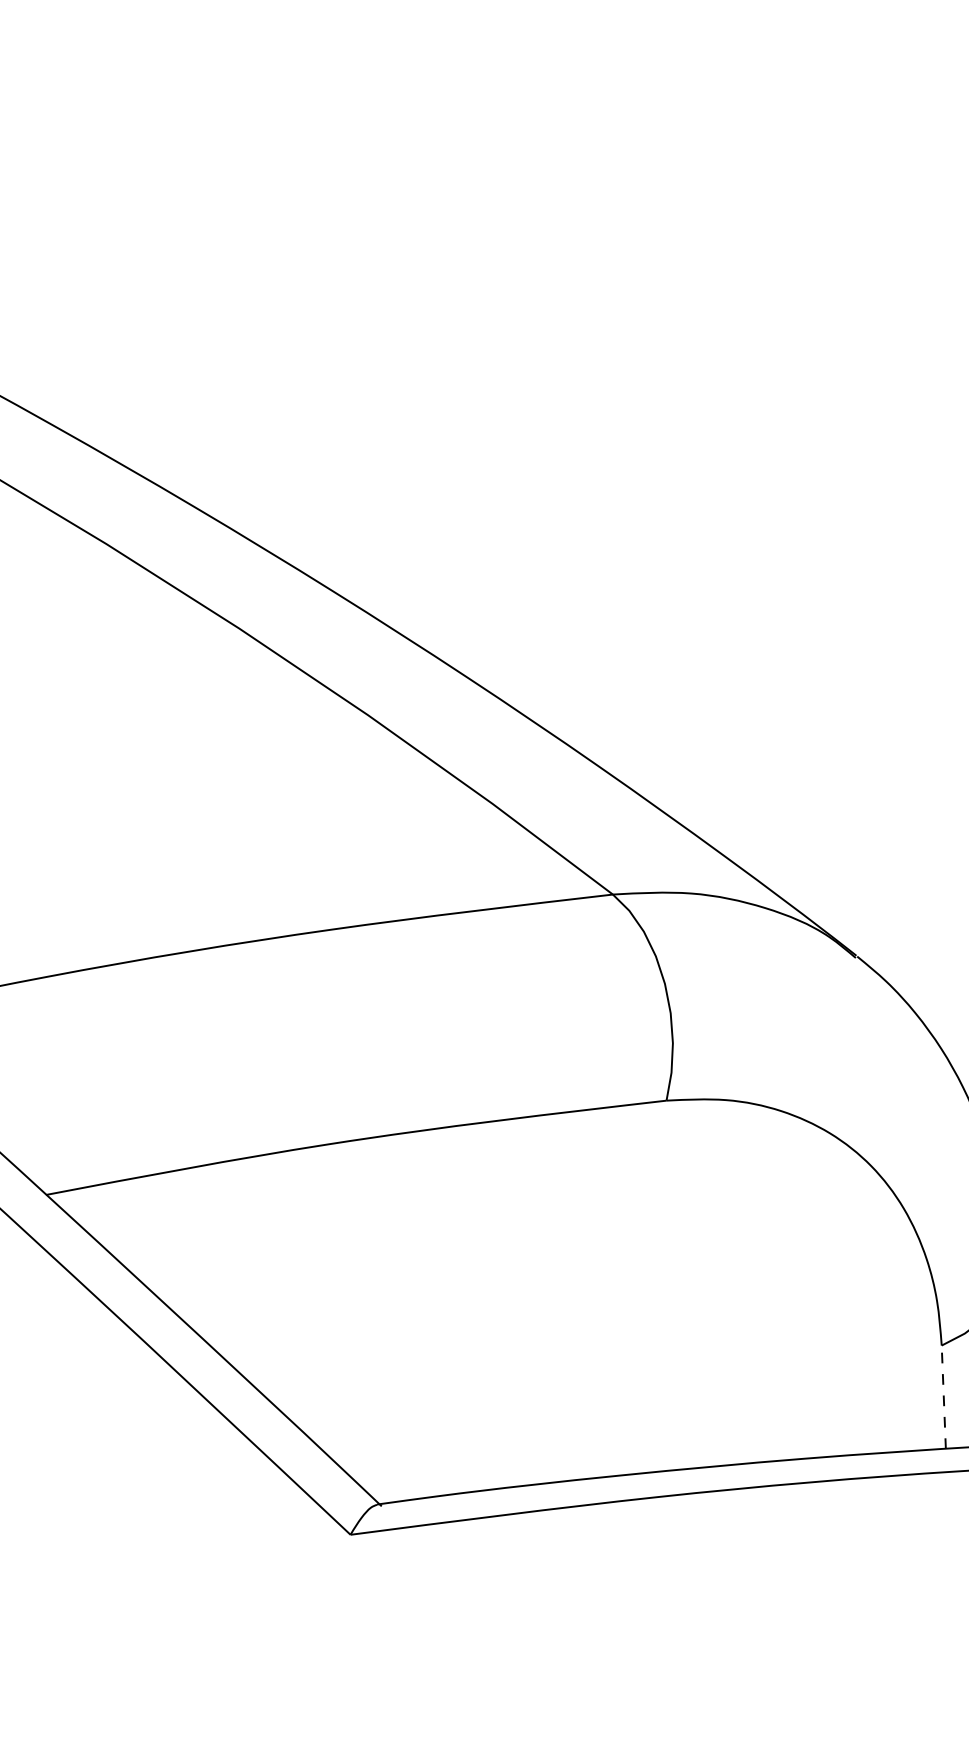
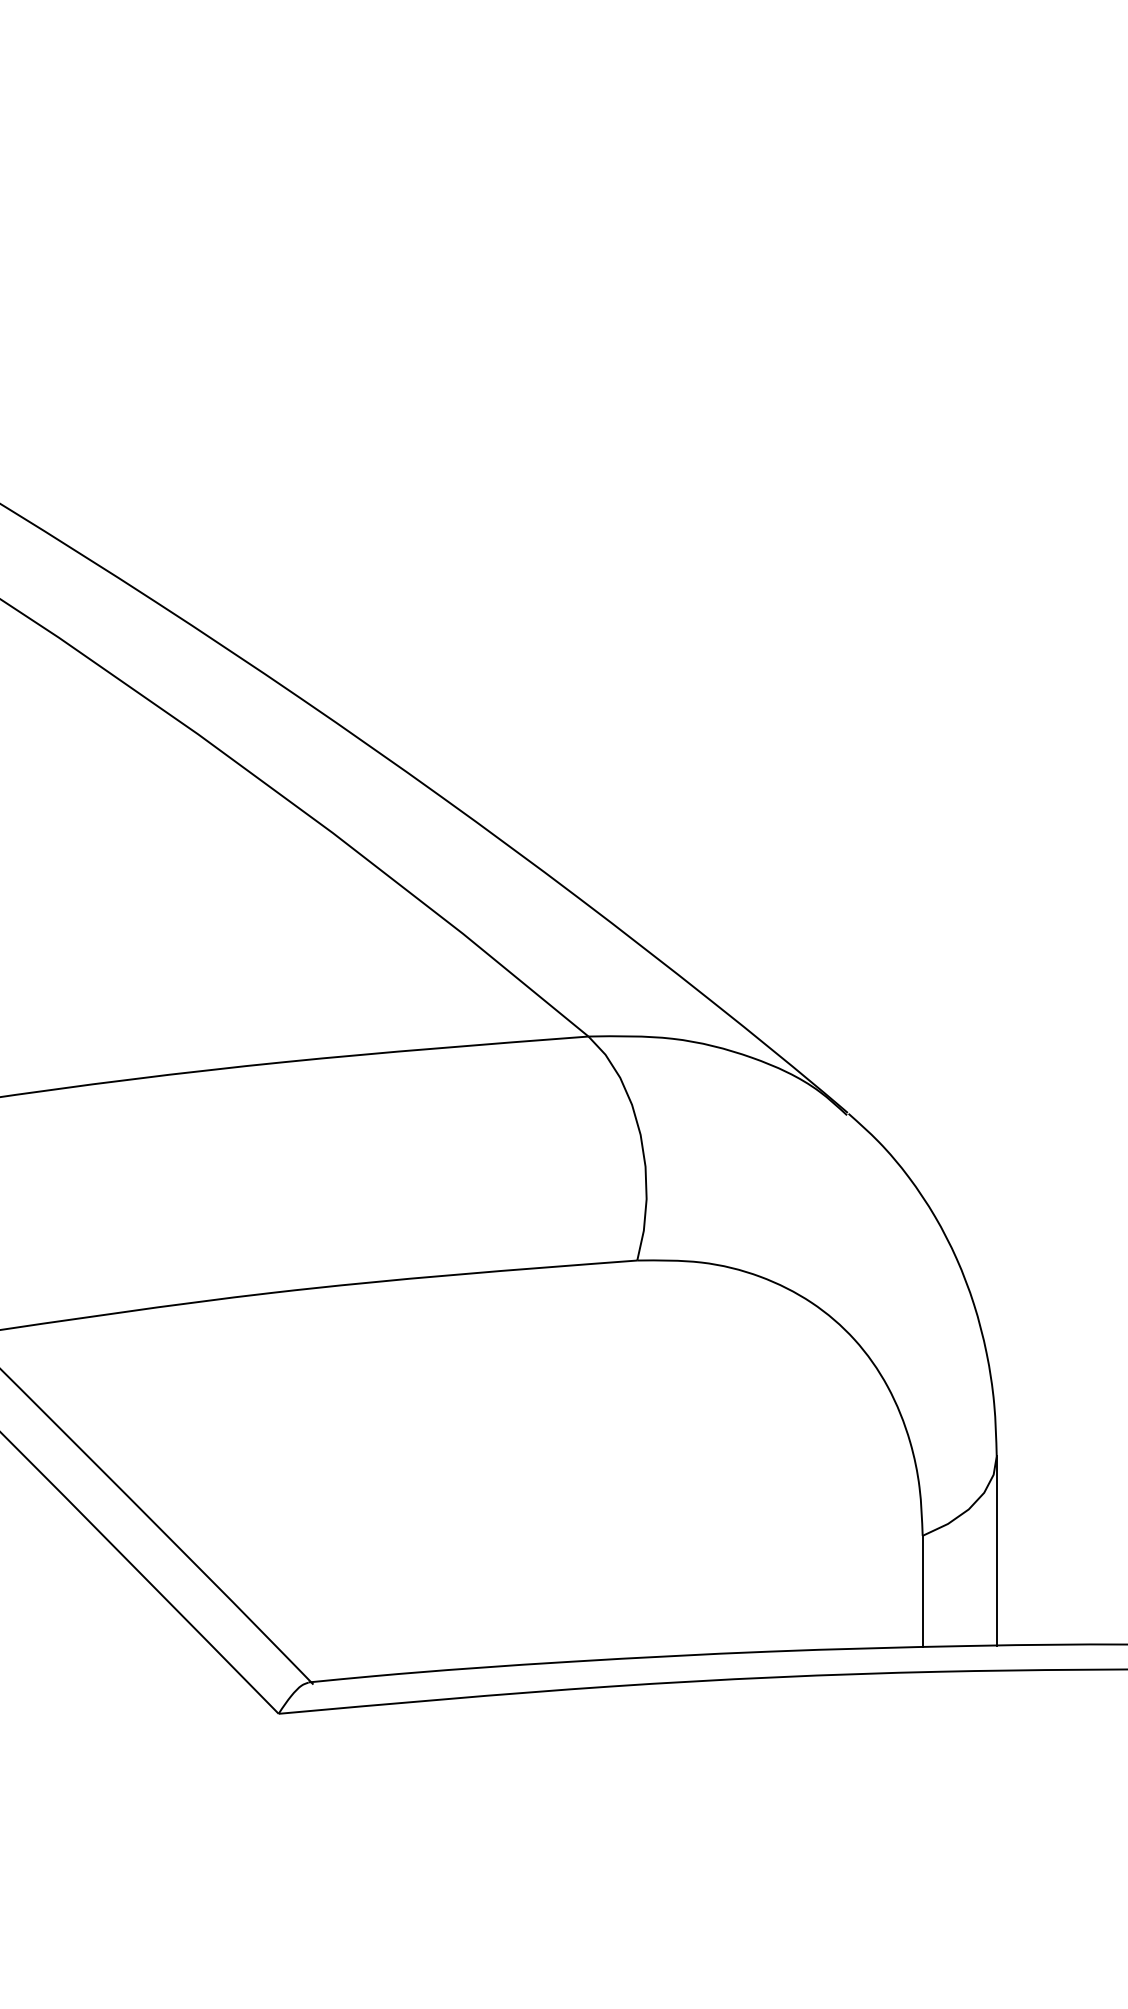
line: (943, 1397) -> (922, 1591), dashed -> solid

